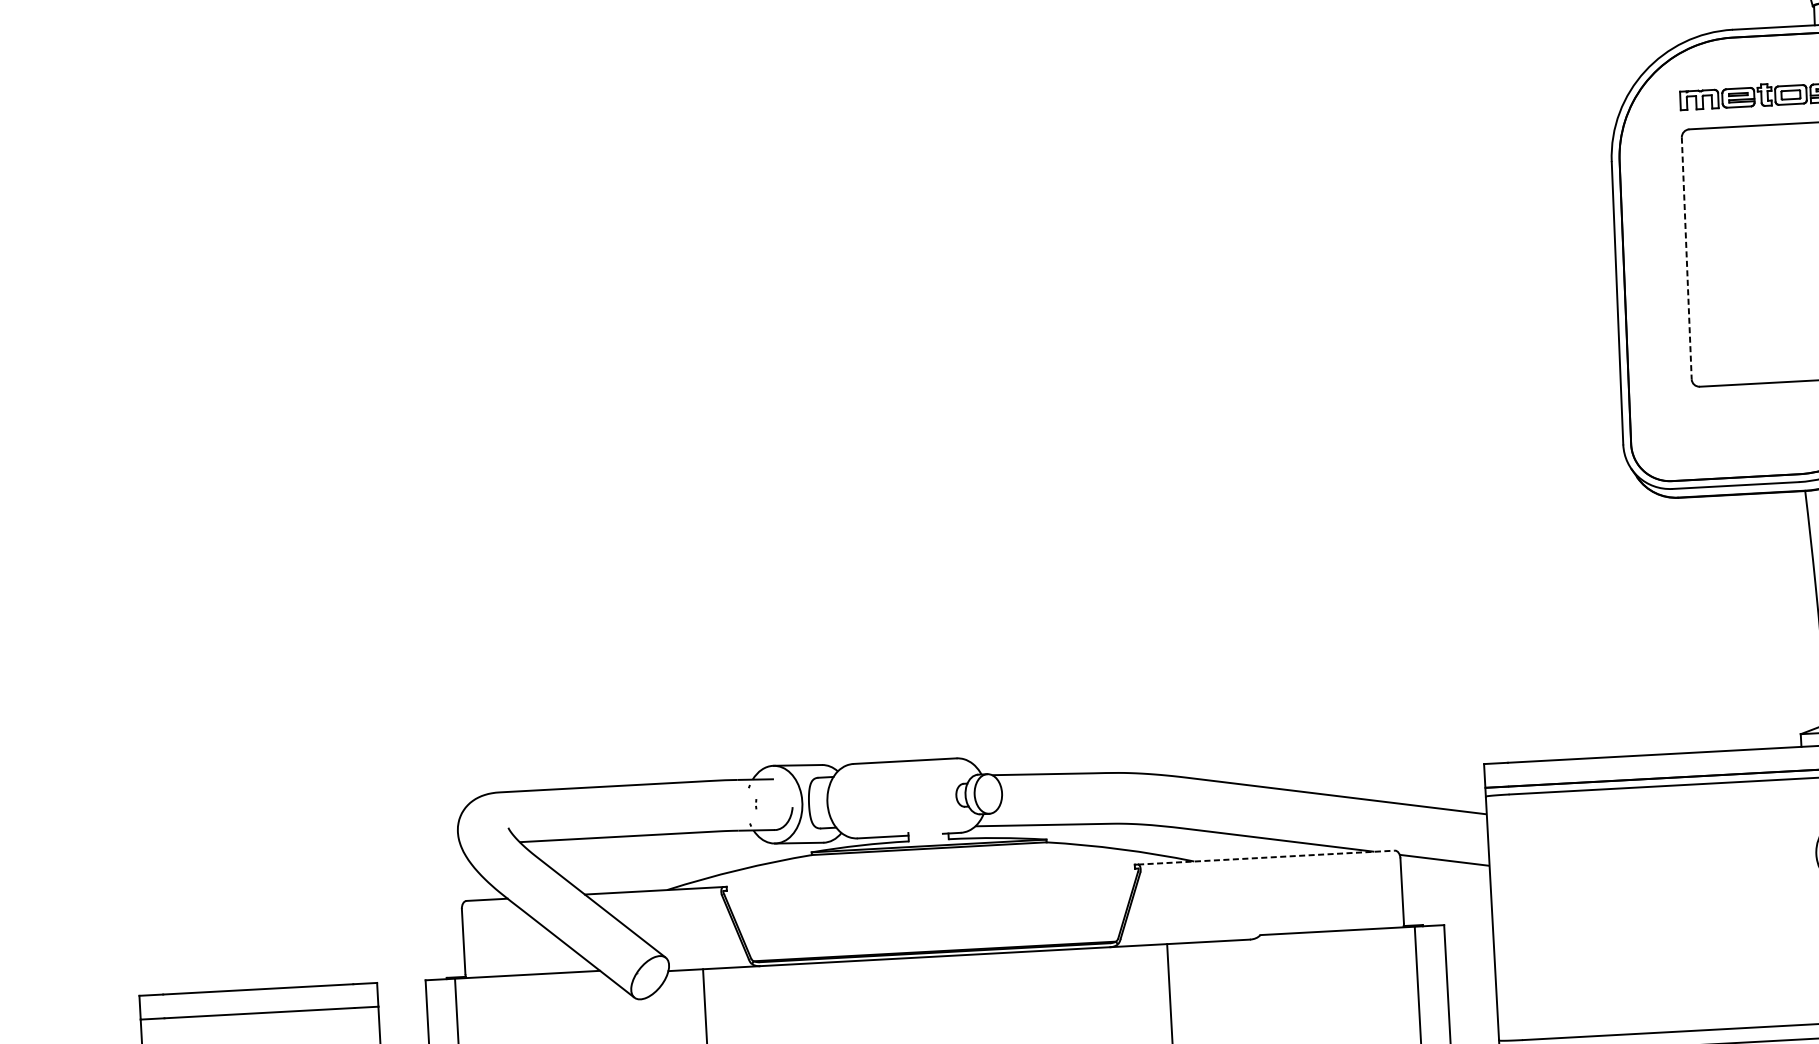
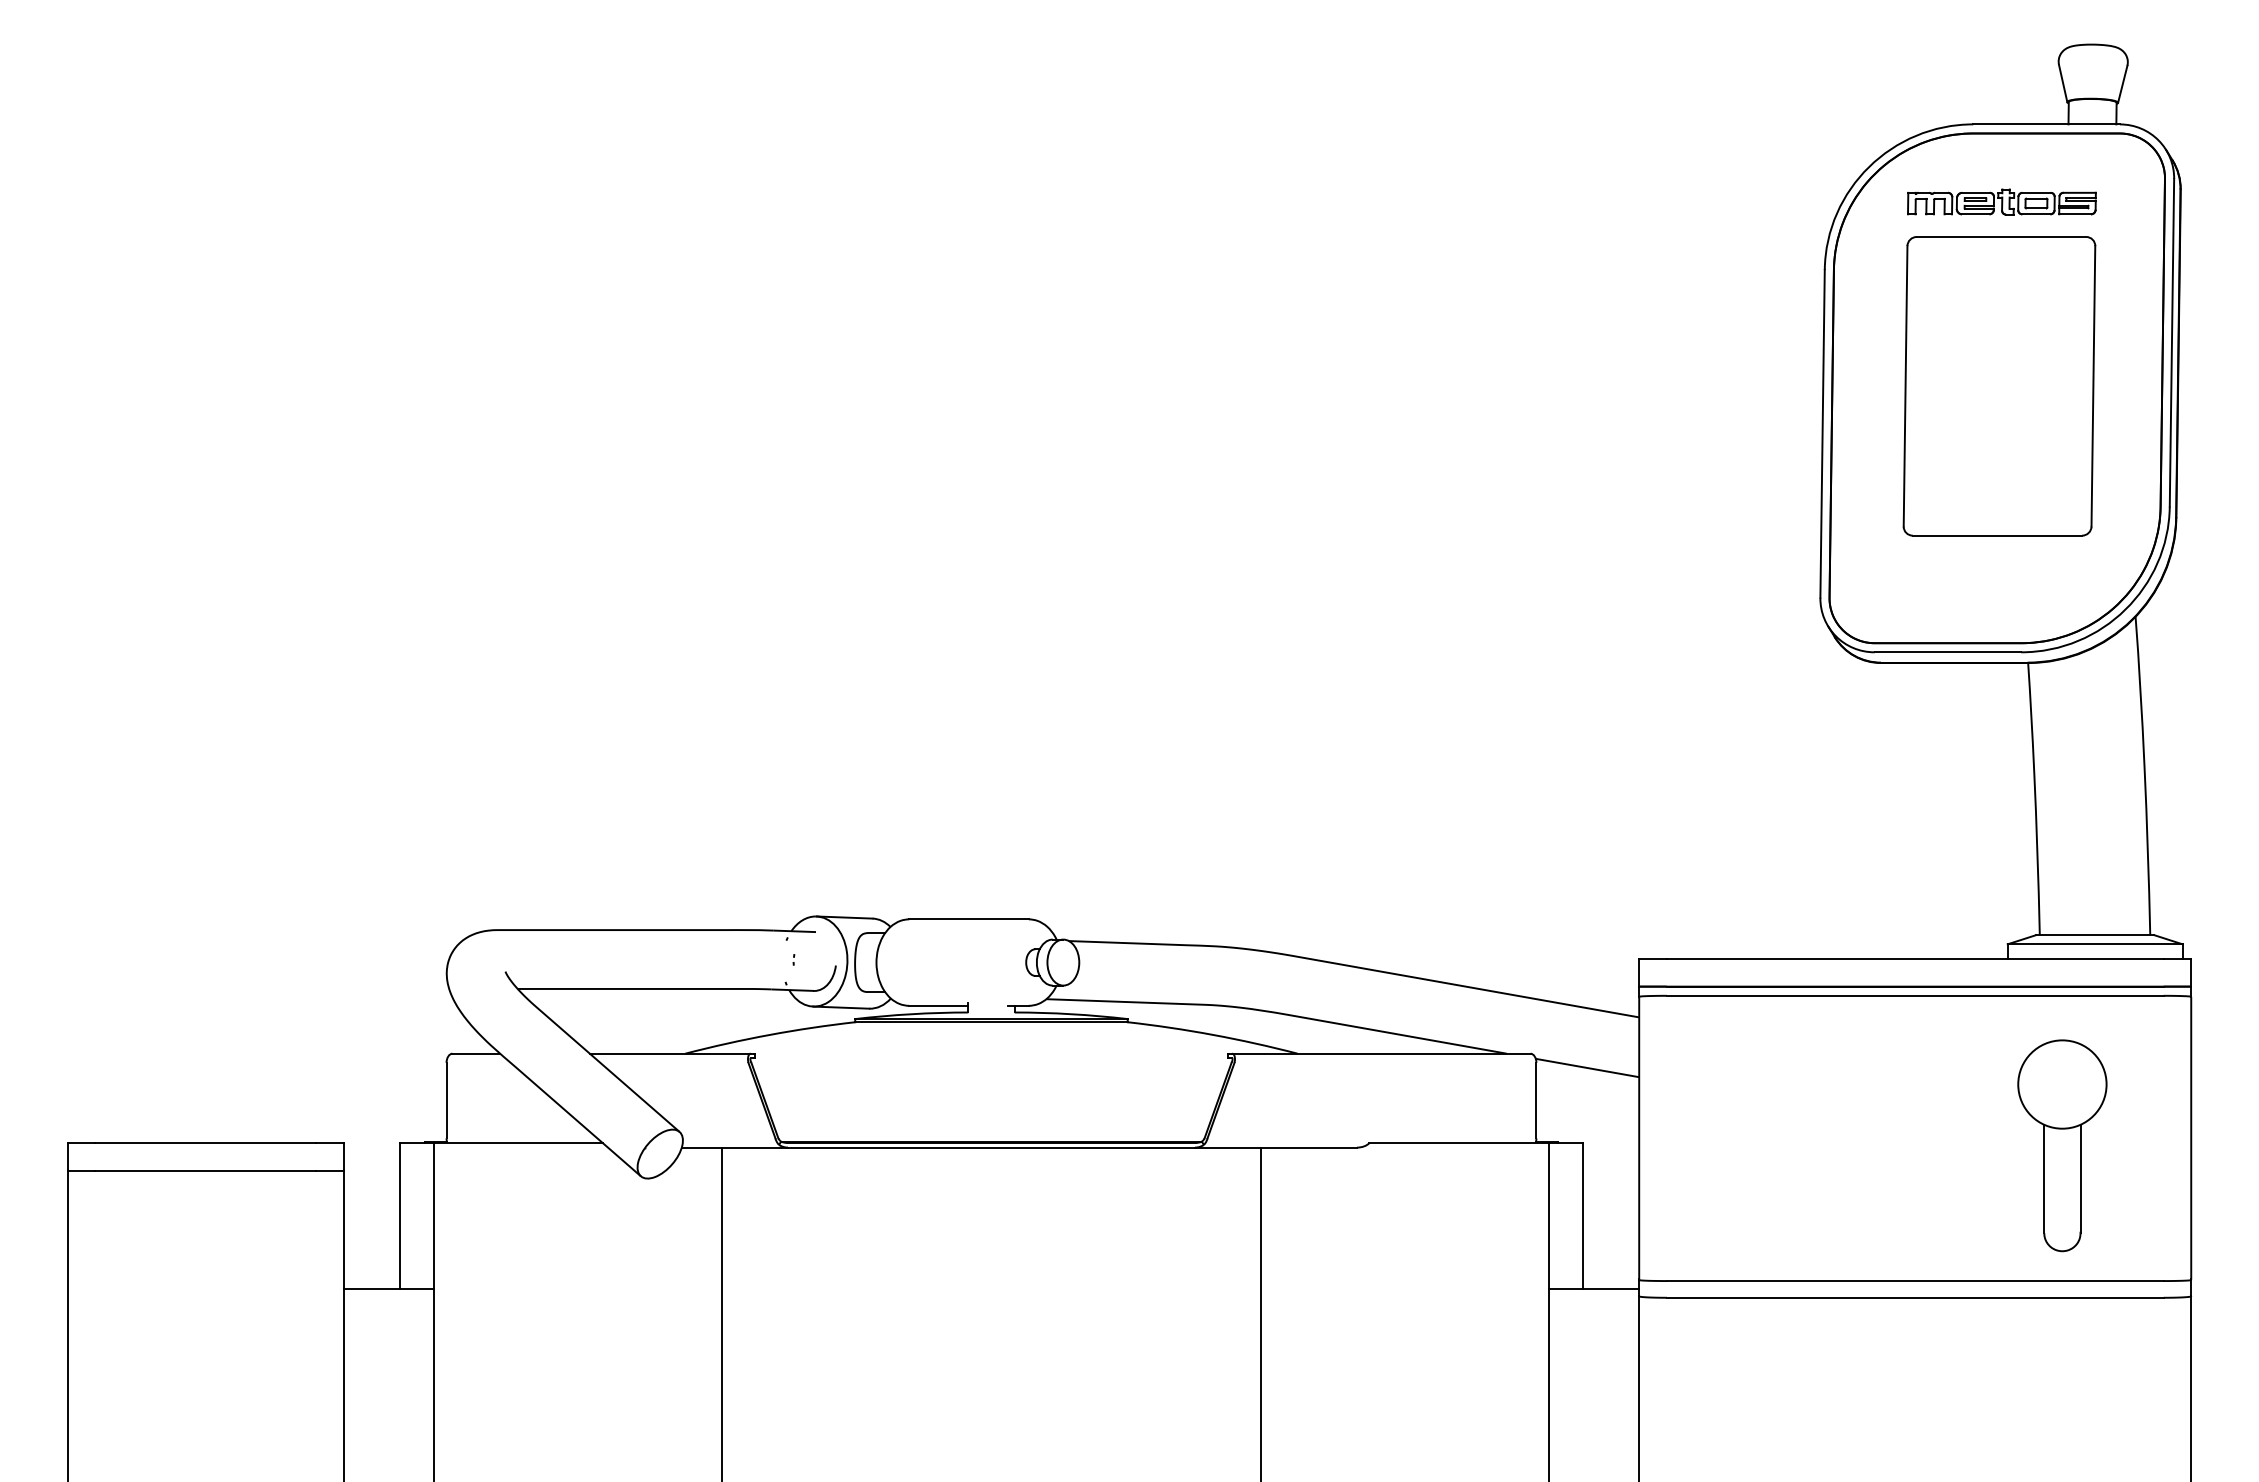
line: (1686, 258) -> (1905, 386), dashed -> solid
line: (1266, 857) -> (1381, 1053), dashed -> solid

